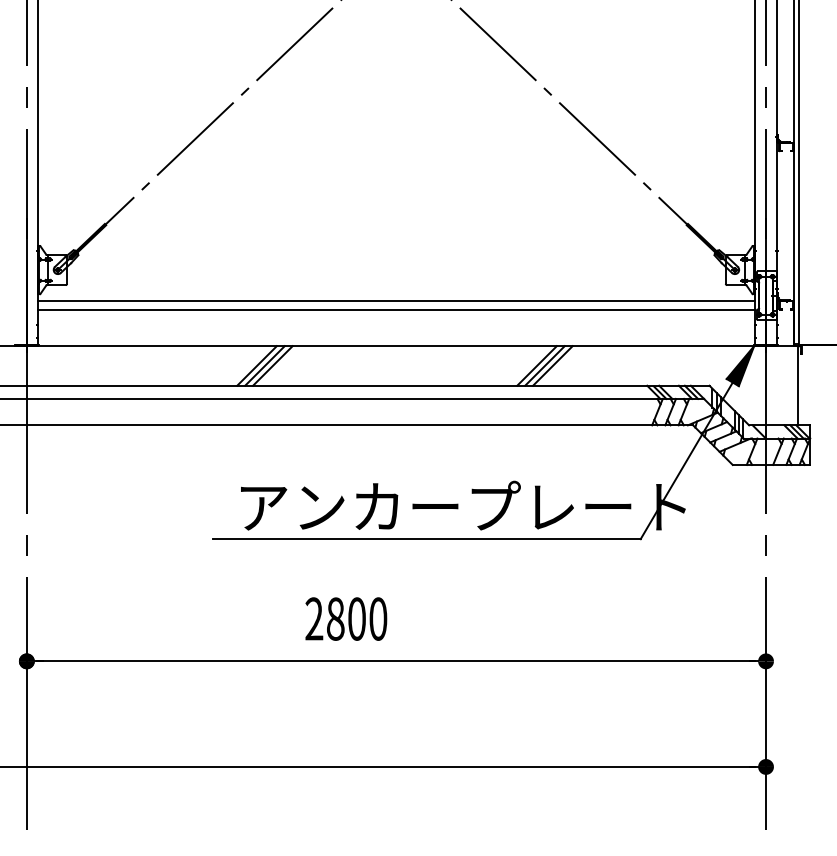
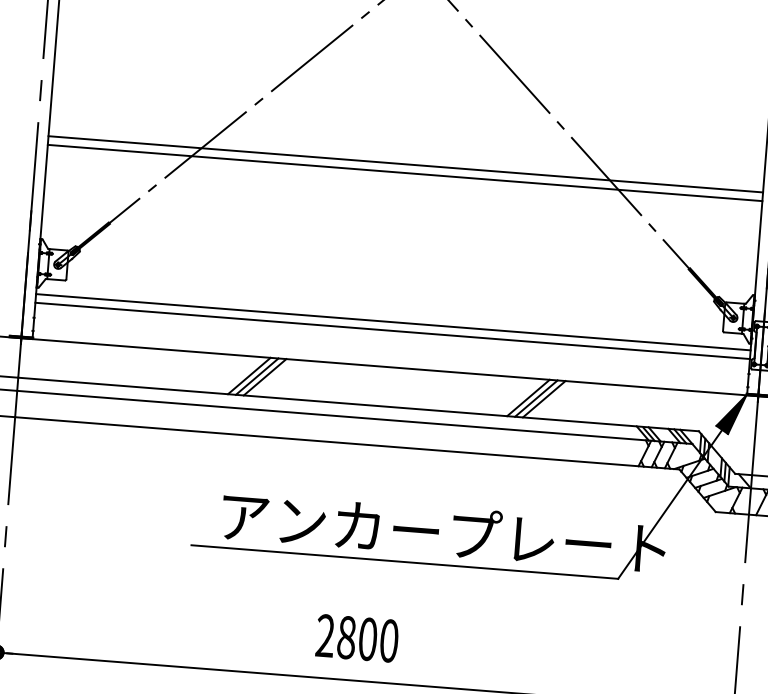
line: (396, 142) -> (405, 164), added
line: (396, 151) -> (405, 173), added
text: (346, 618) -> (357, 637), moved

